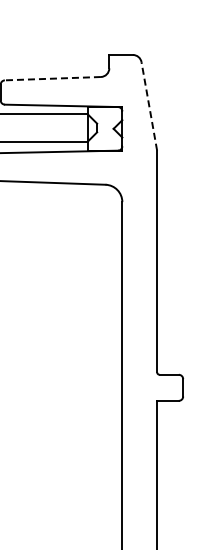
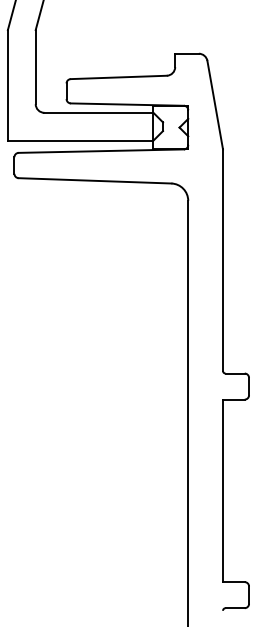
line: (52, 78) -> (118, 77), dashed -> solid
line: (149, 106) -> (215, 105), dashed -> solid

